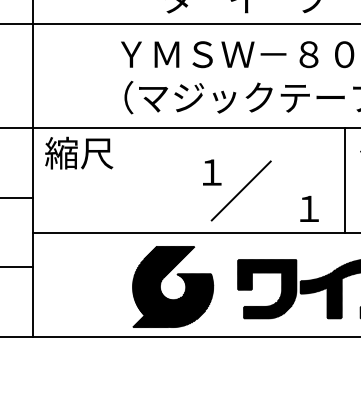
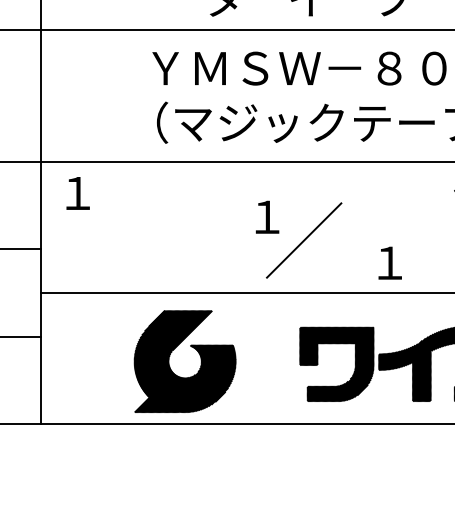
text: (79, 152) -> (99, 192), 縮尺 -> １
line: (345, 180) -> (435, 227), removed
part: (161, 282) -> (170, 356), moved

